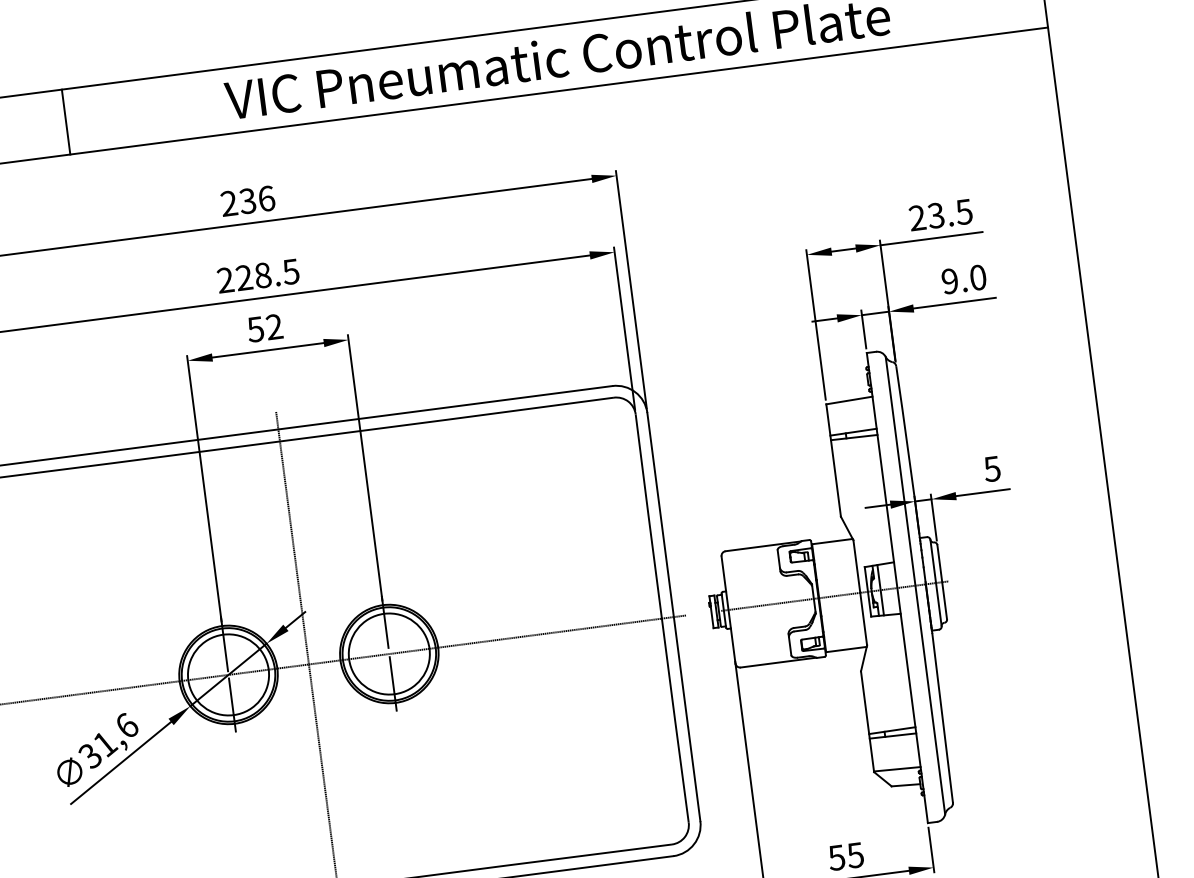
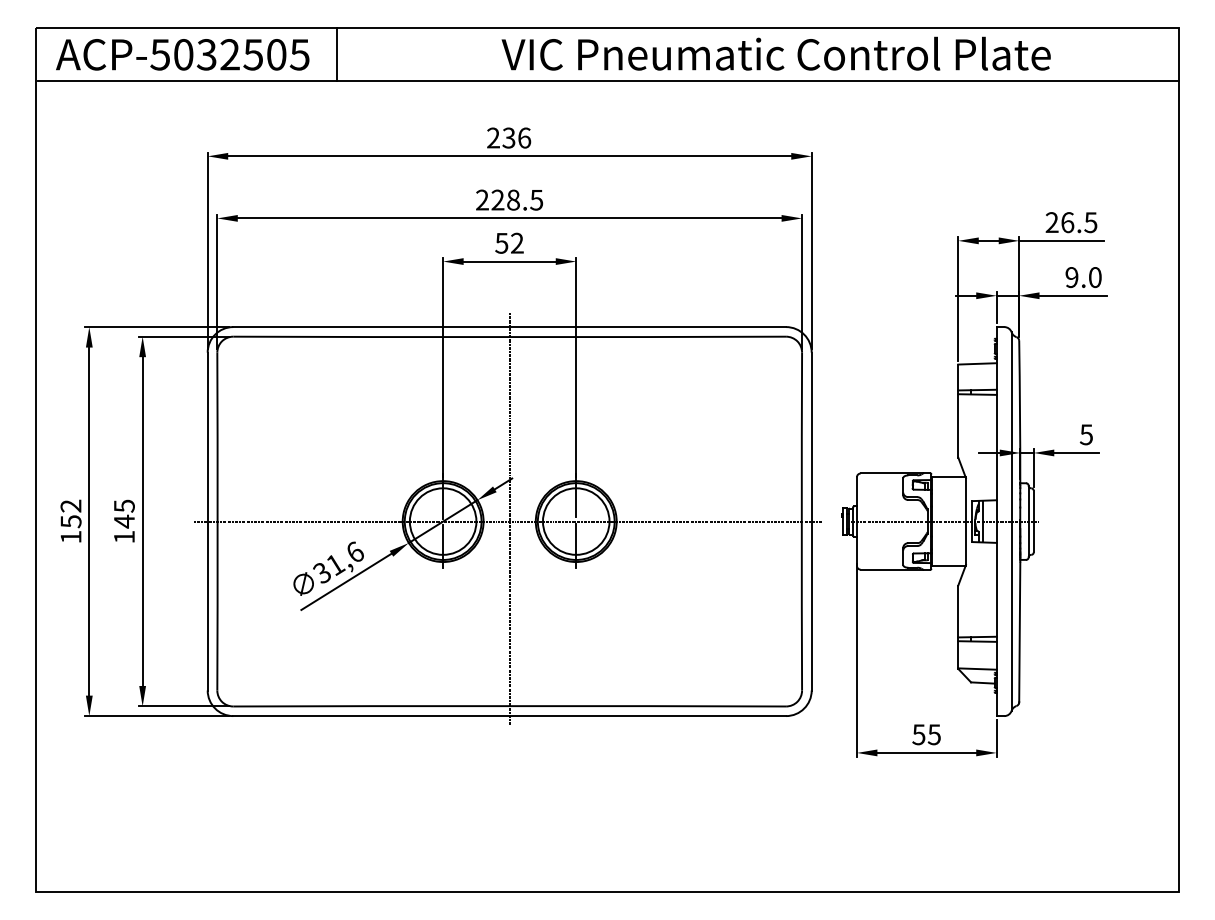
line: (66, 122) -> (337, 54), moved
text: (936, 215) -> (1067, 222), 23.5 -> 26.5

